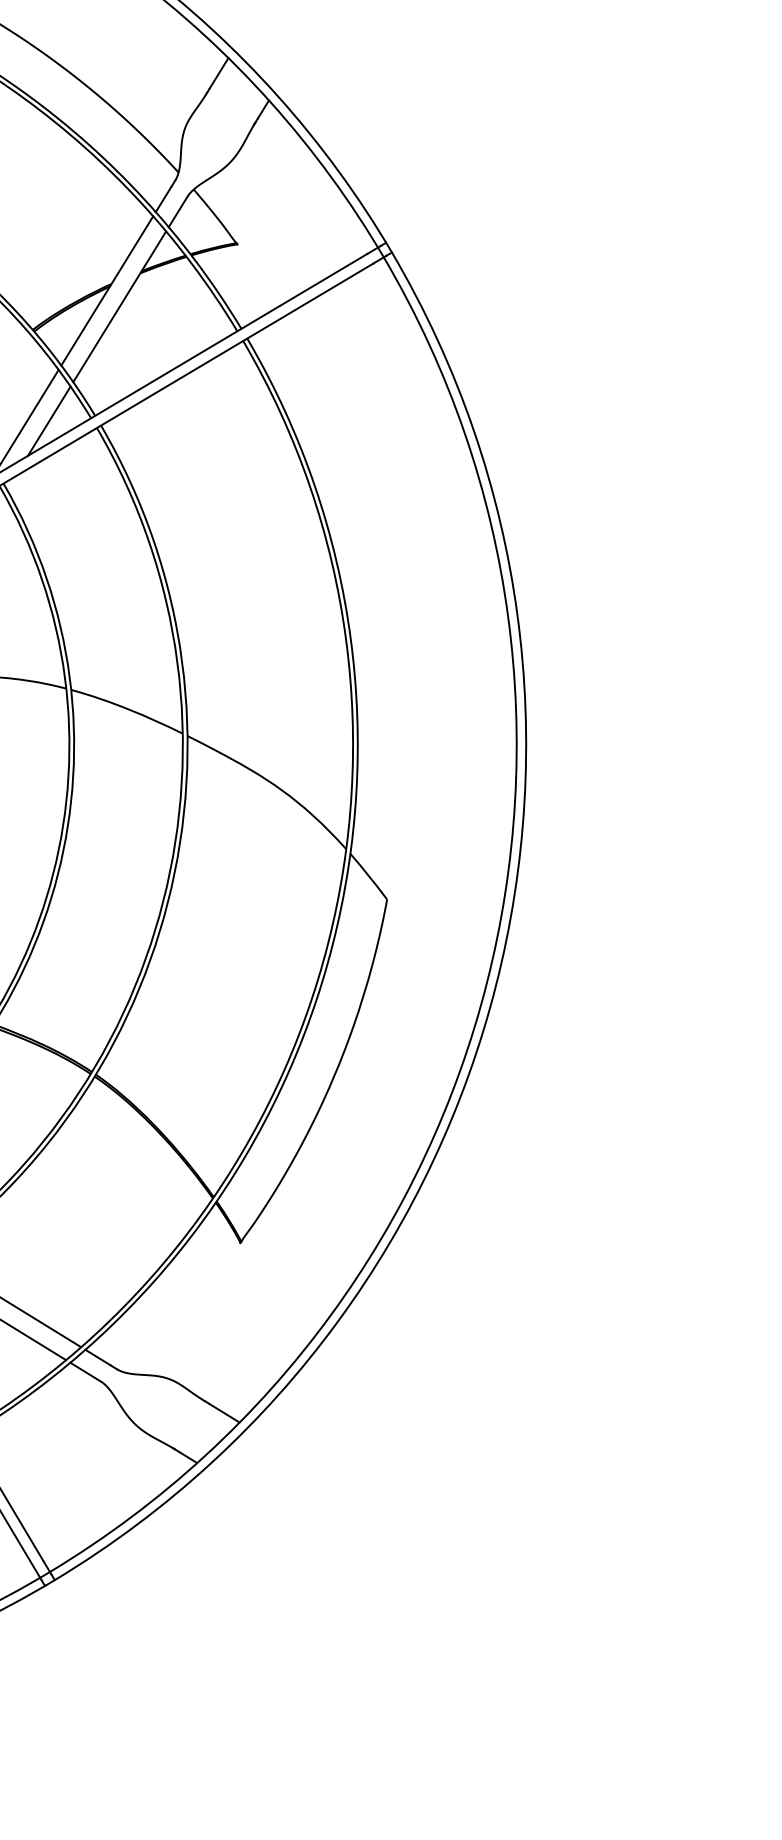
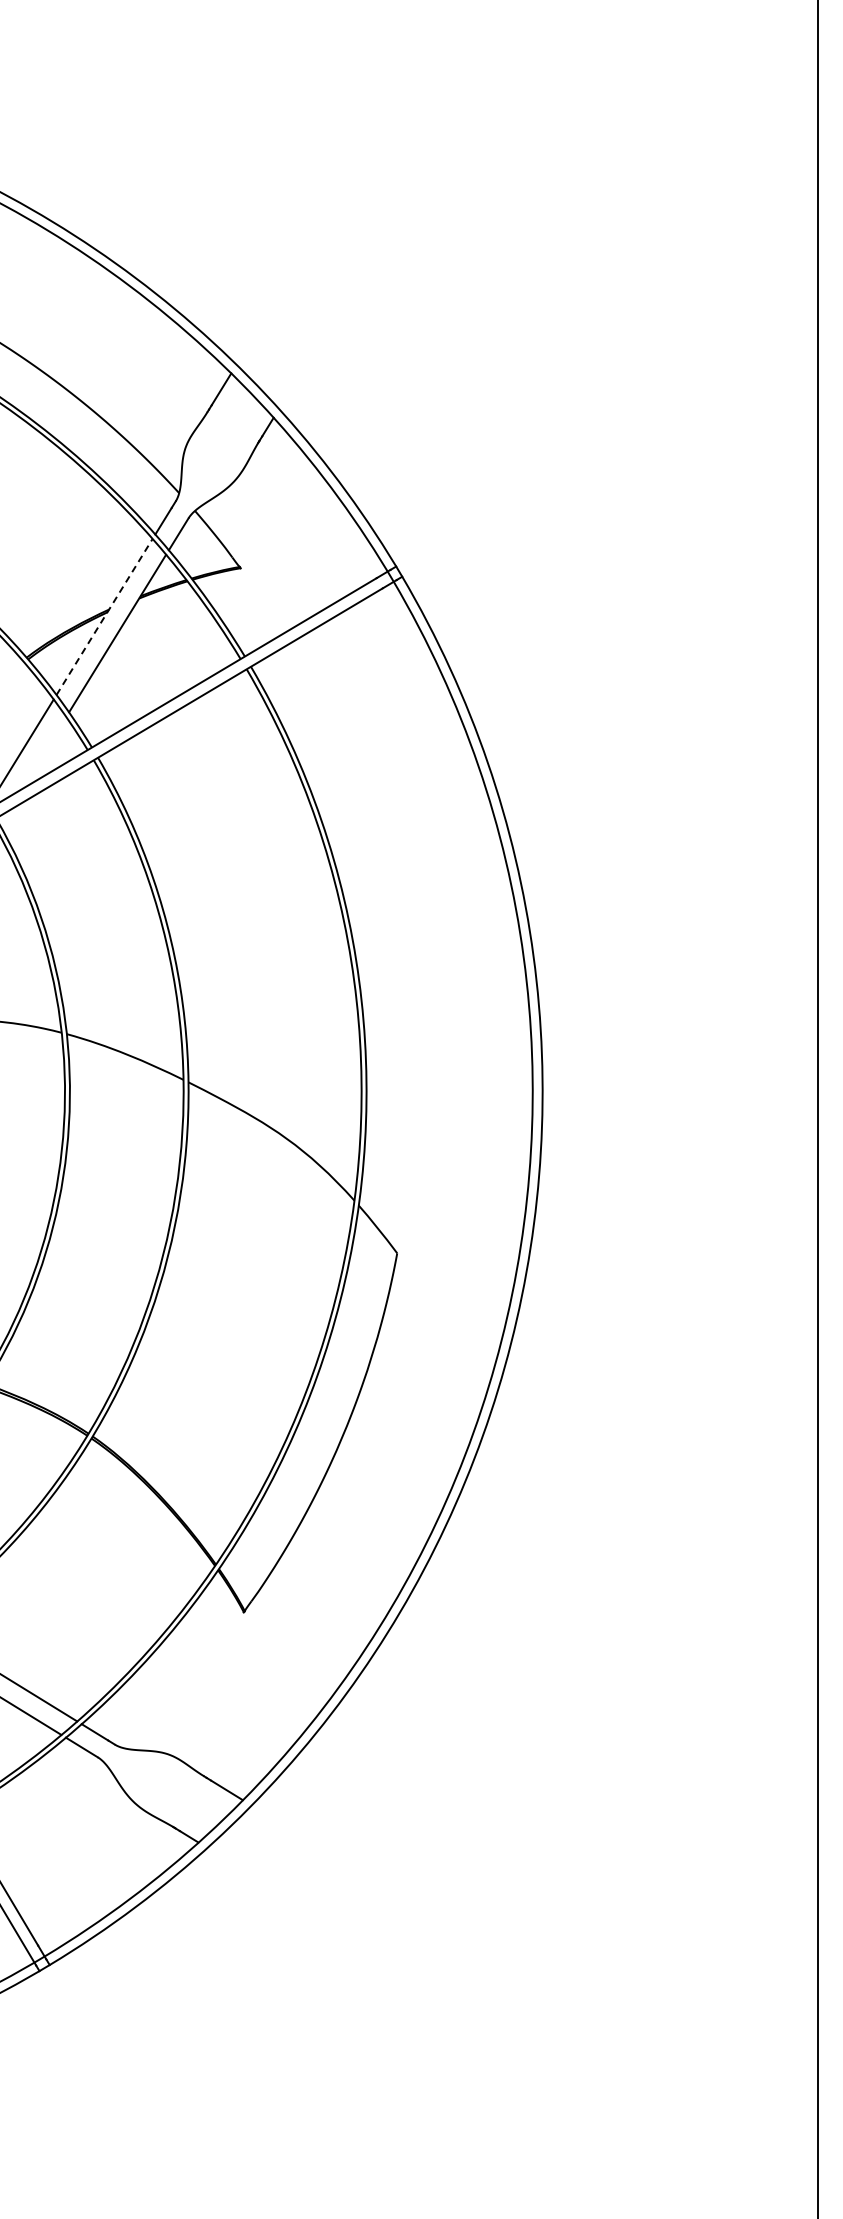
line: (107, 291) -> (104, 617), solid -> dashed
line: (48, 420) -> (43, 752), removed

